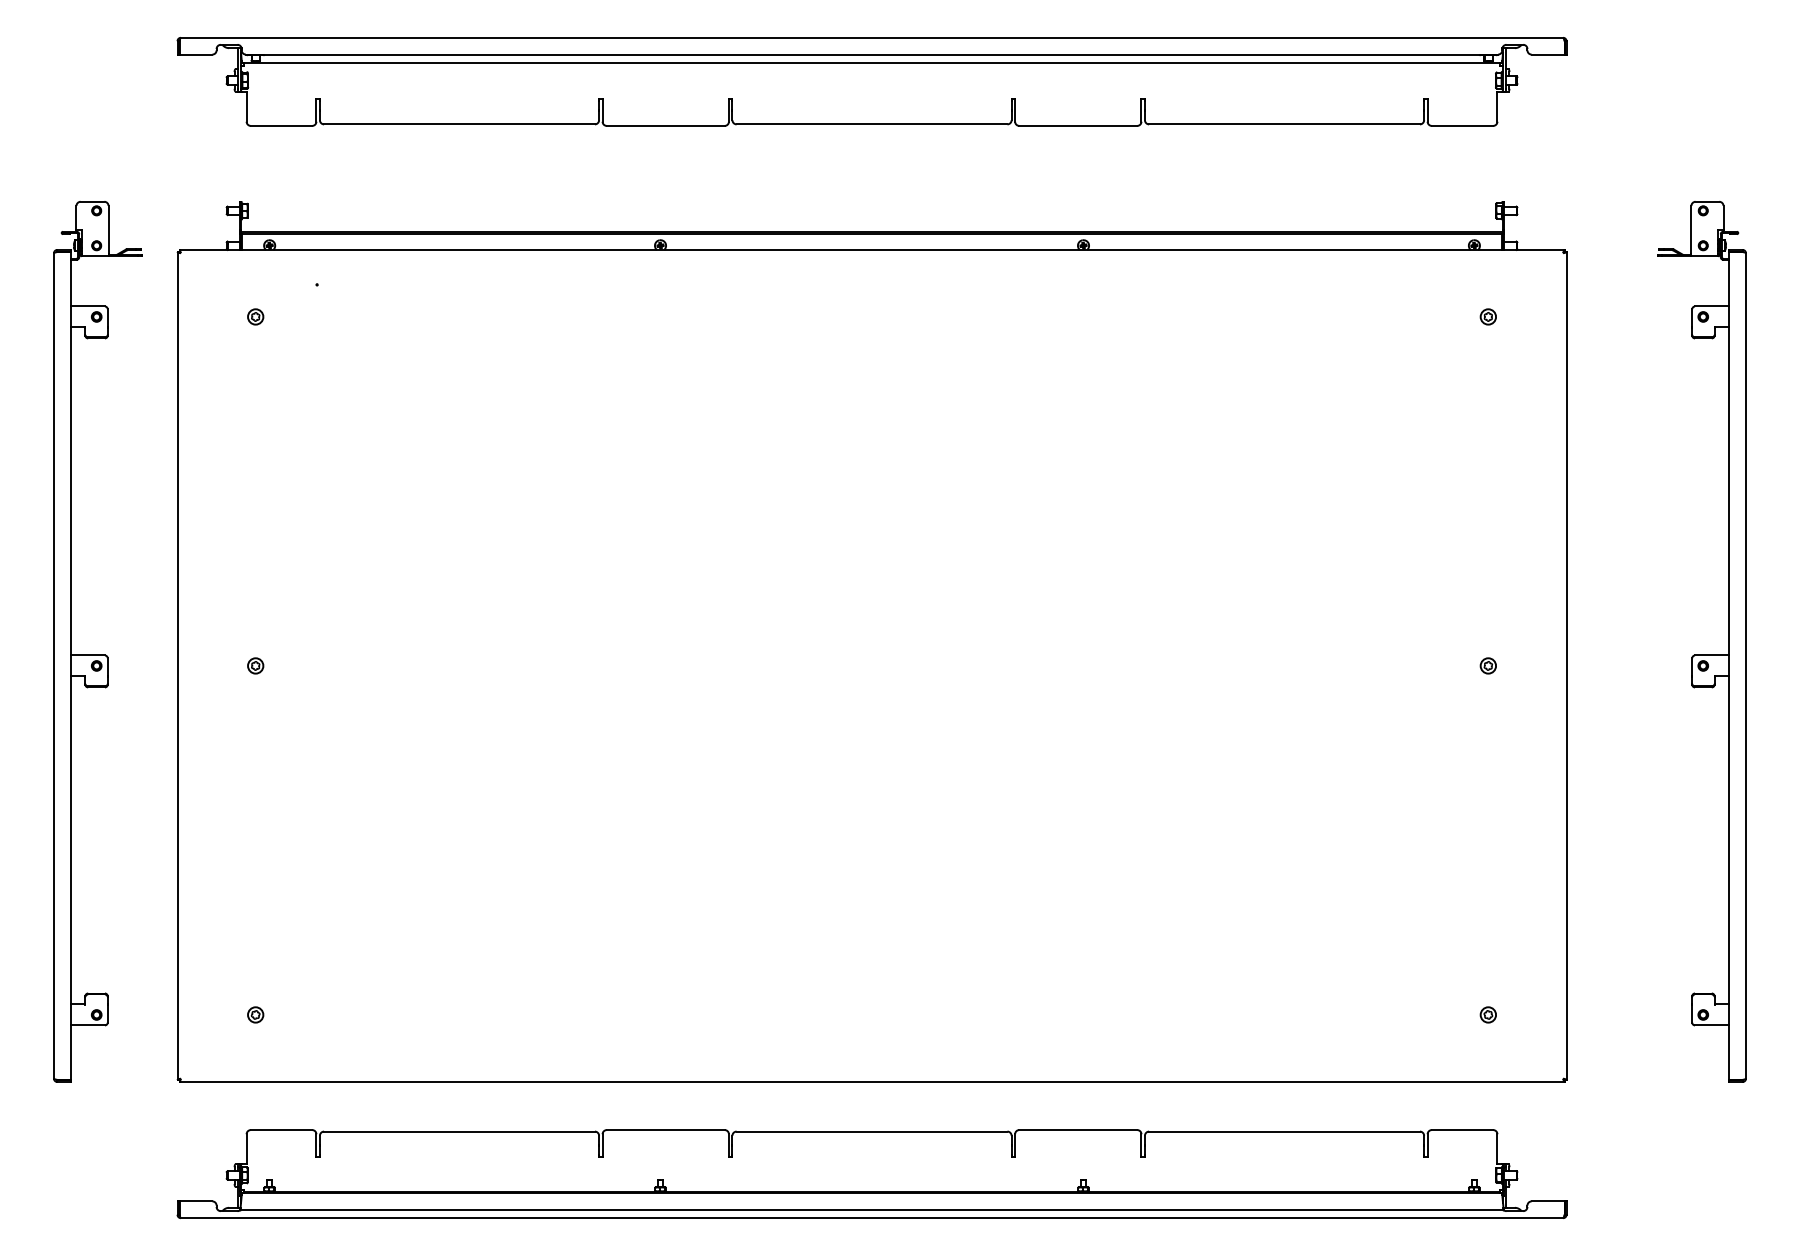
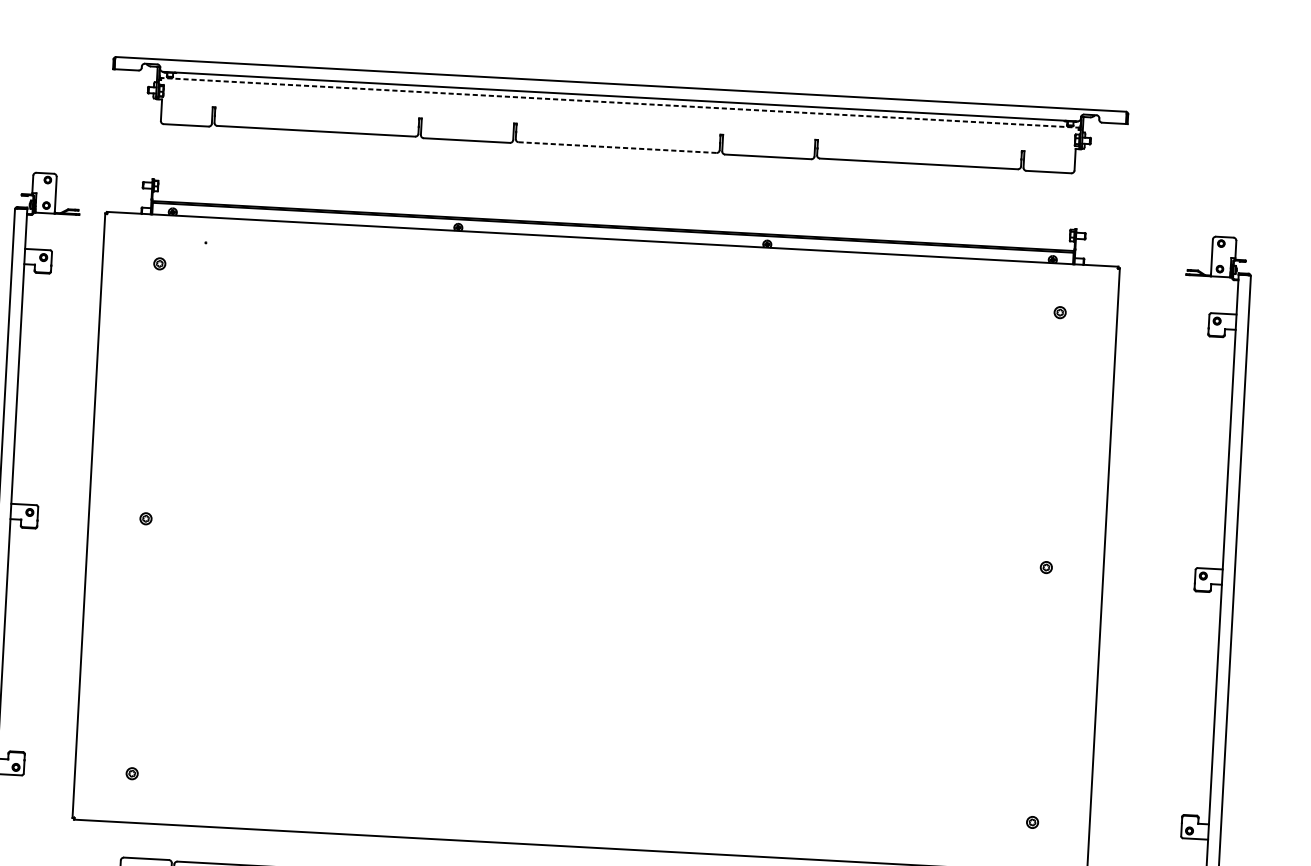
line: (871, 63) -> (619, 103), solid -> dashed
line: (871, 124) -> (617, 147), solid -> dashed

